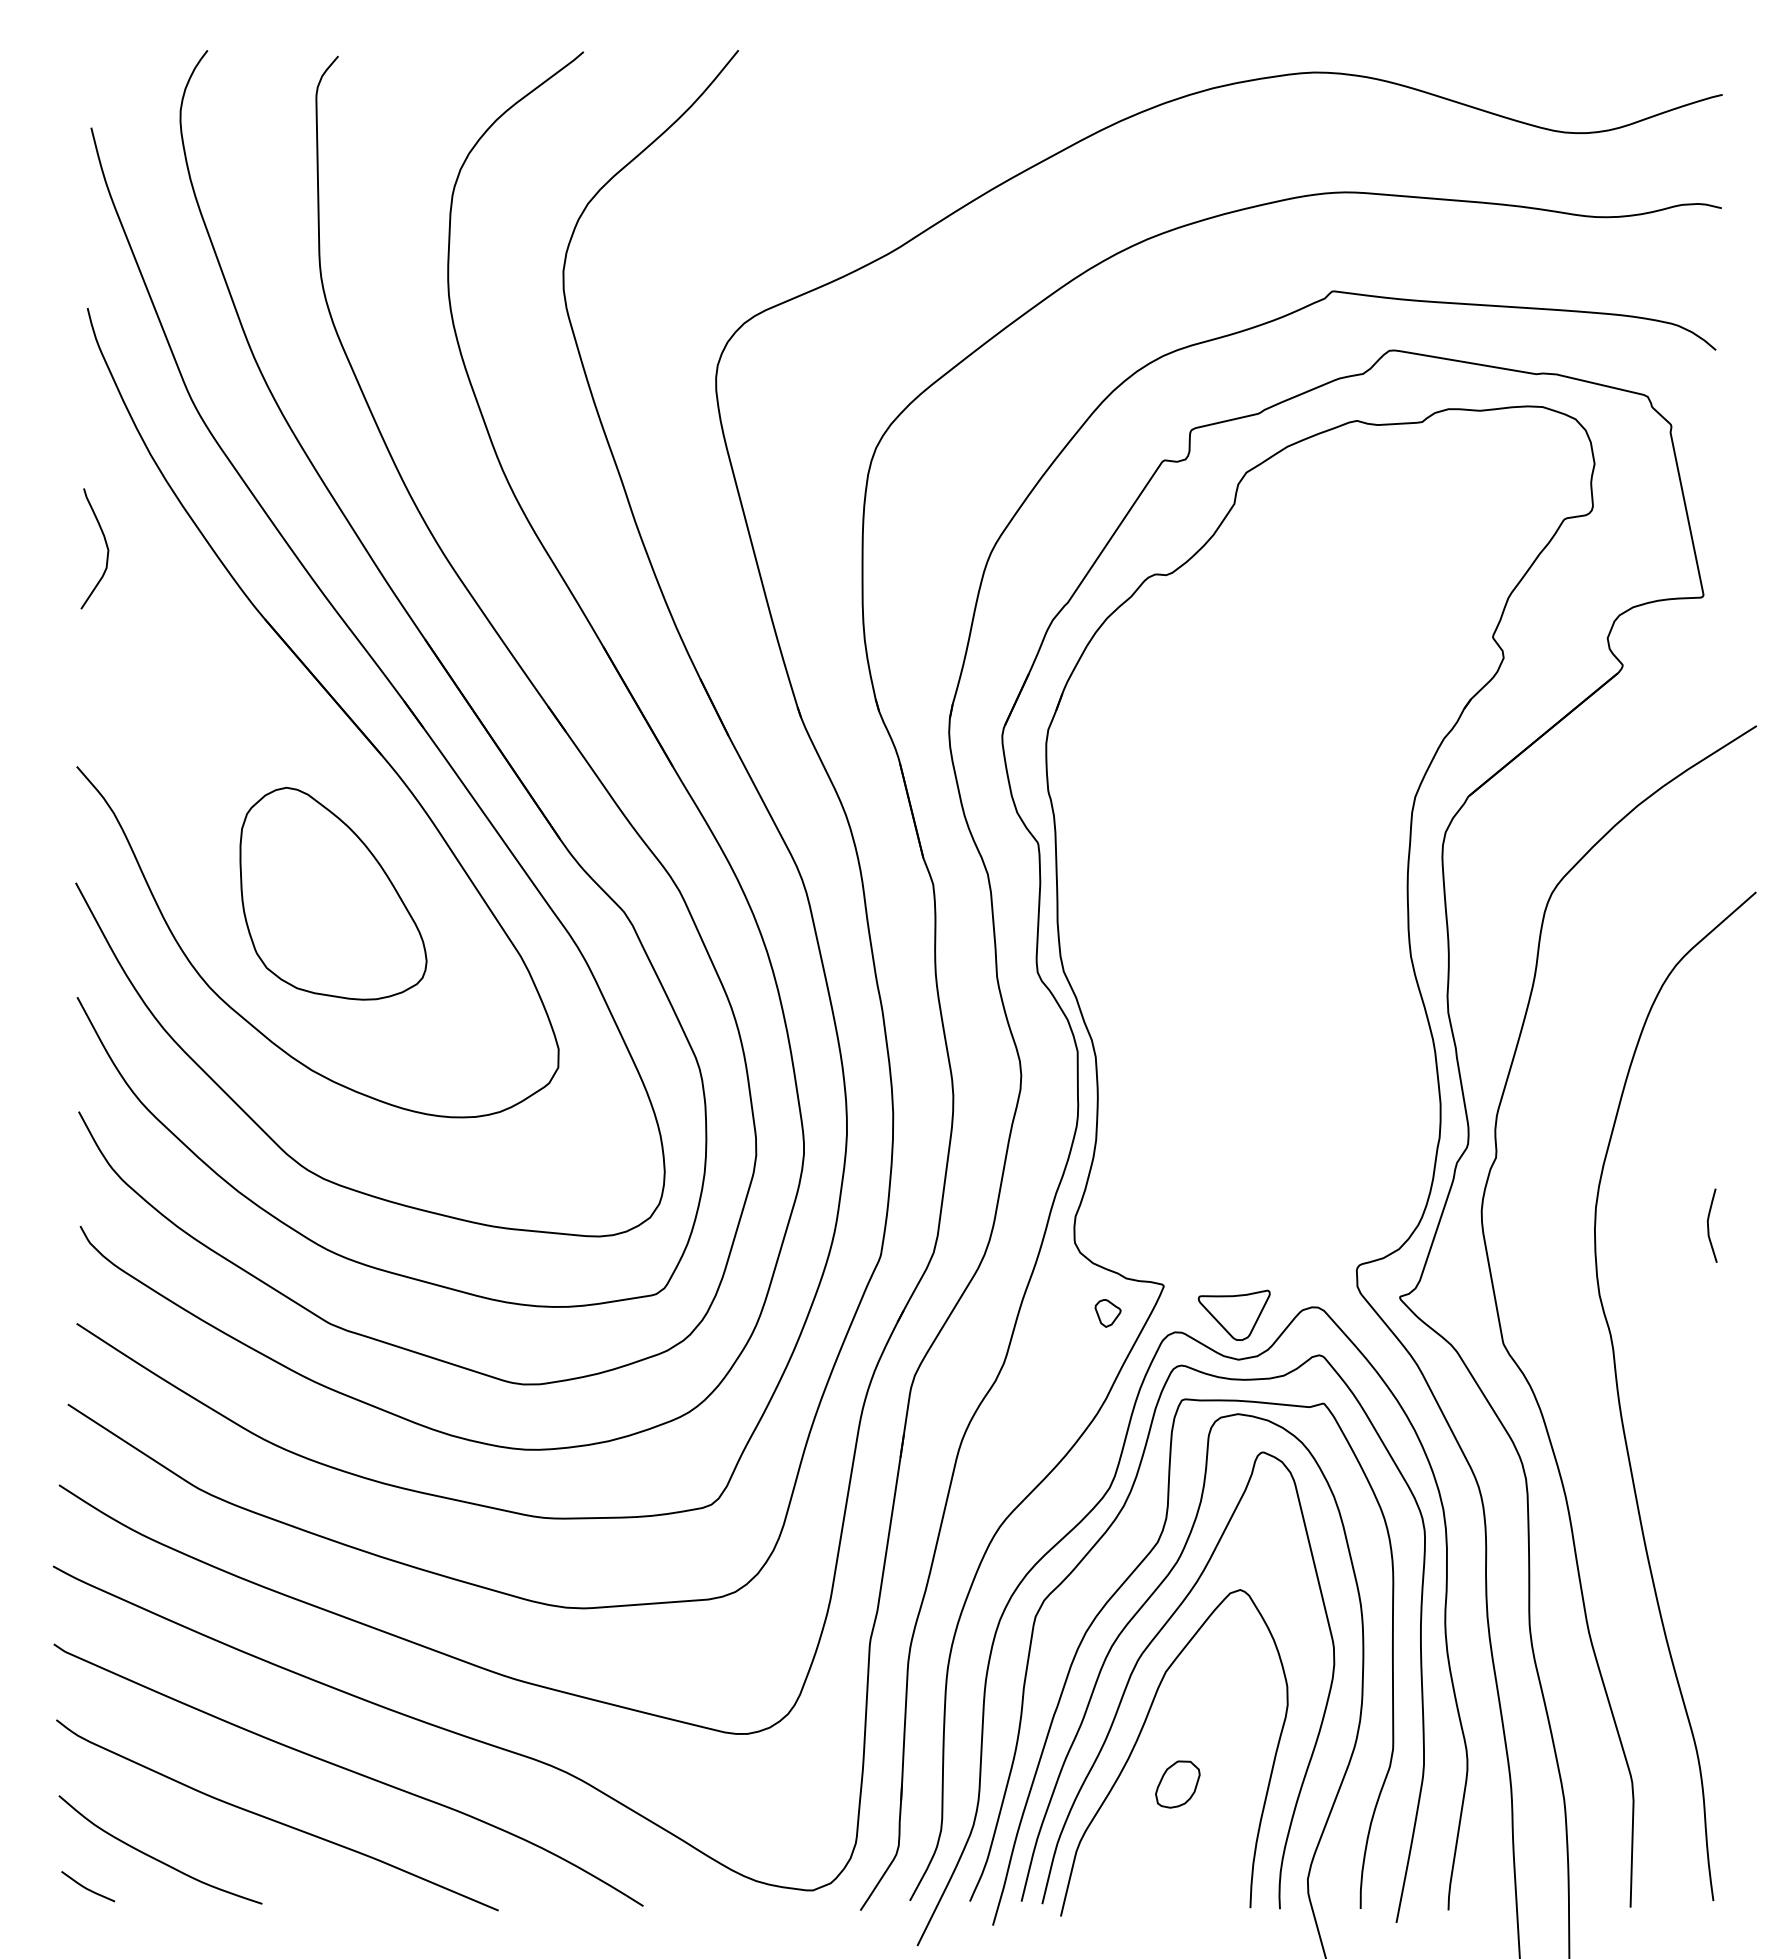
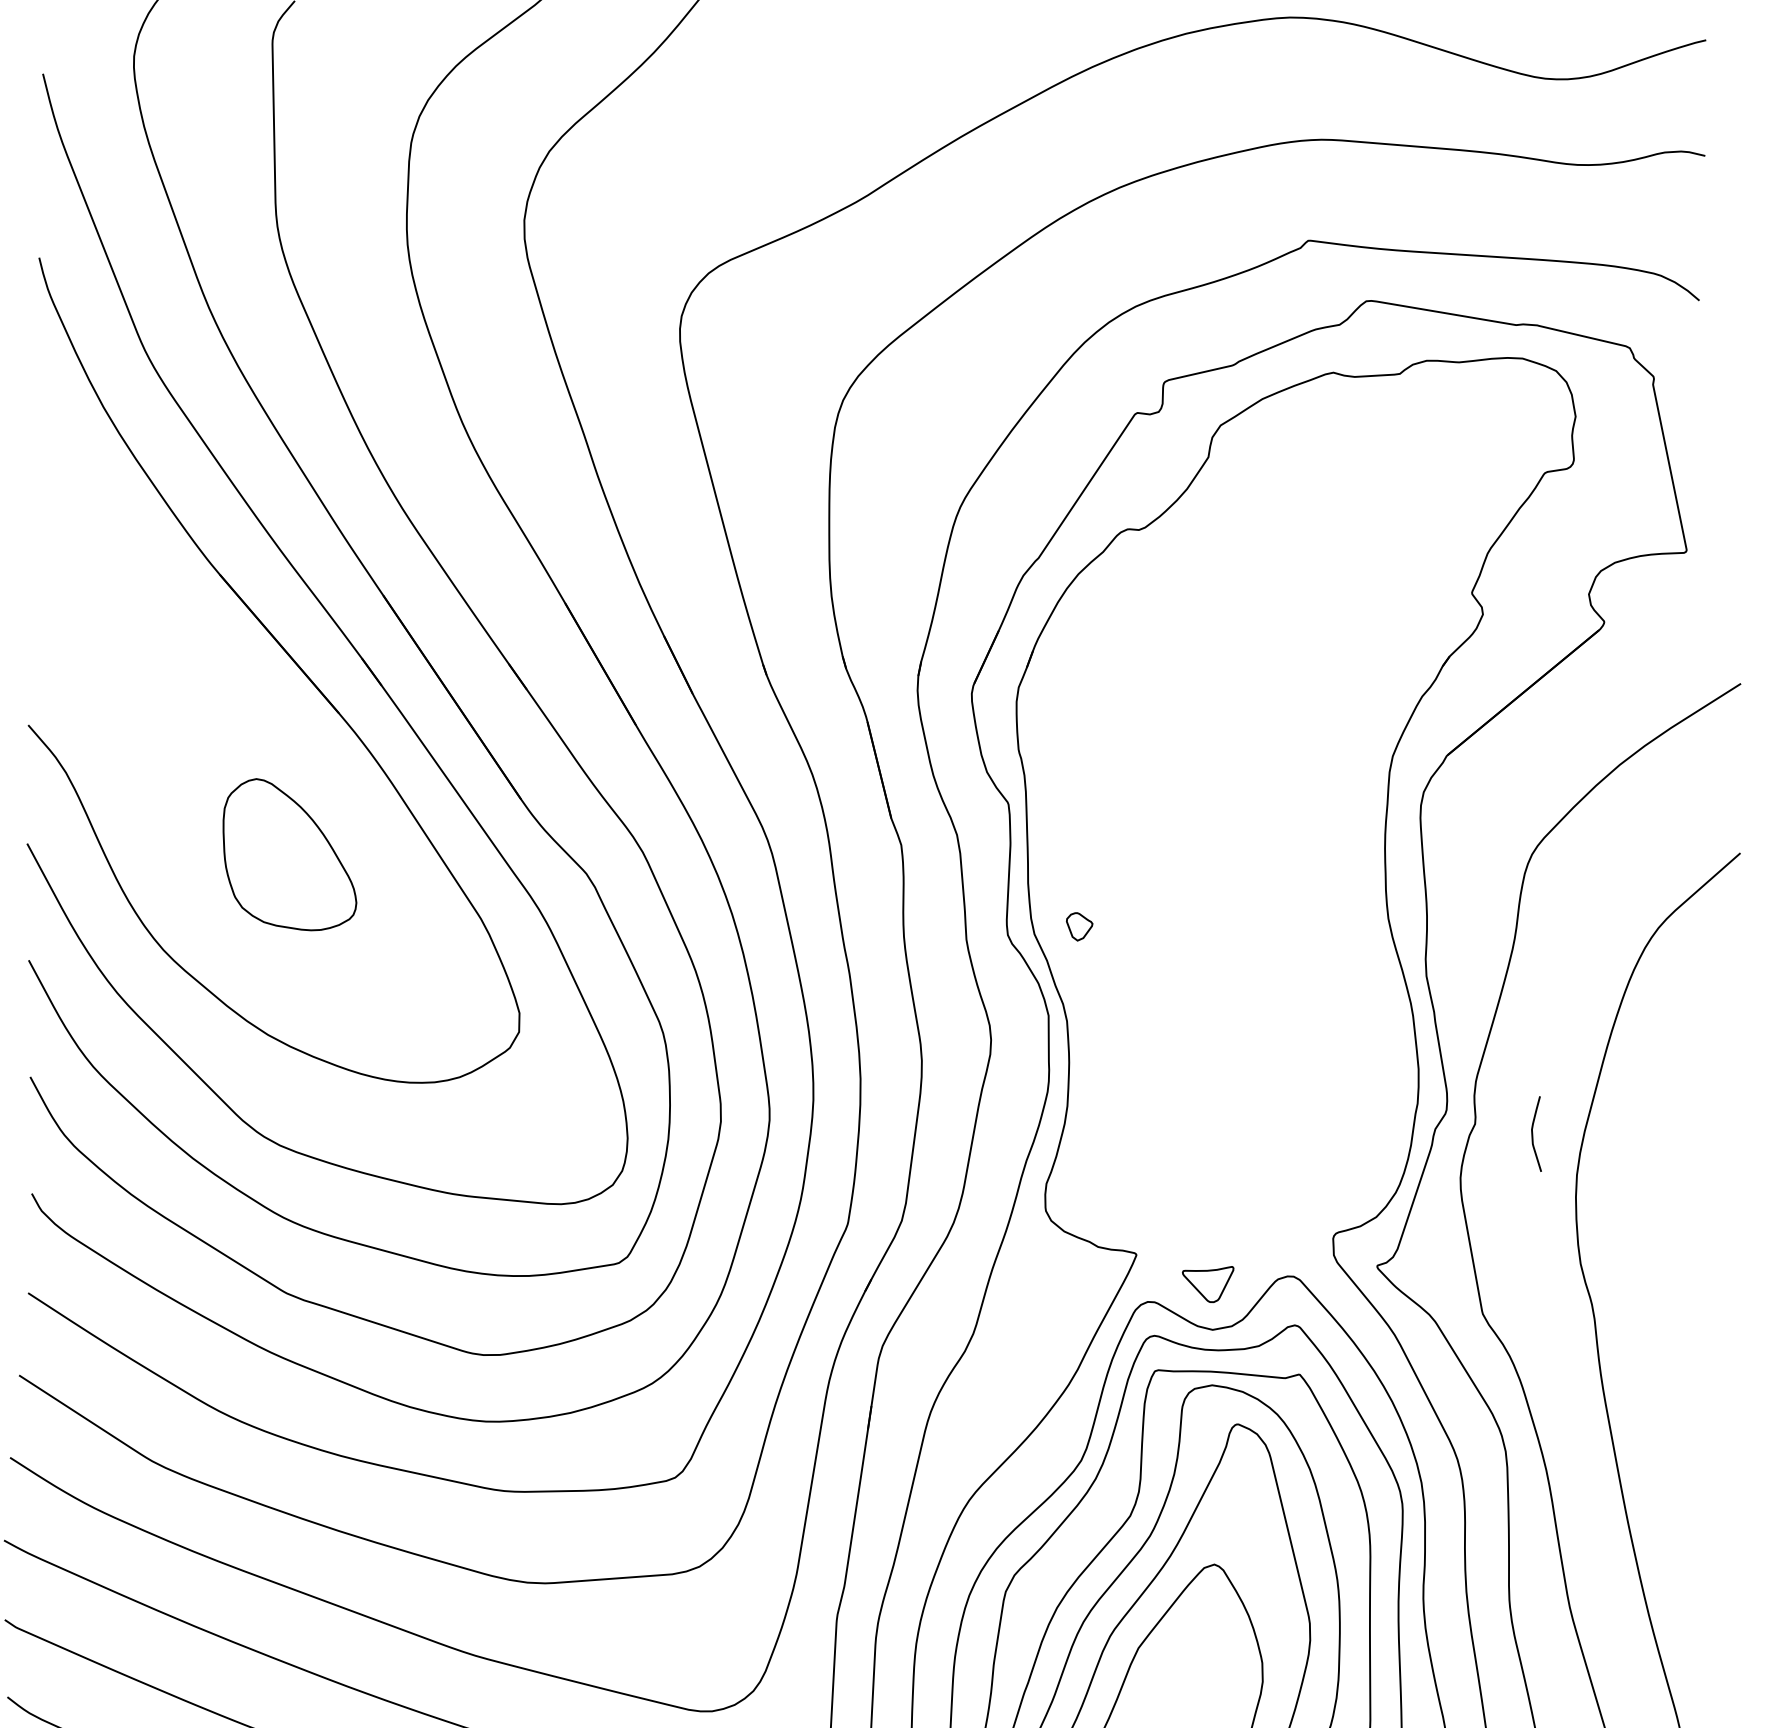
curve: (105, 544) -> (57, 498), removed
part: (333, 893) -> (289, 854), size x0.7
curve: (1709, 1227) -> (1533, 1135), moved
part: (1107, 1313) -> (1079, 926), moved
part: (1233, 1314) -> (1207, 1283), size x0.7

